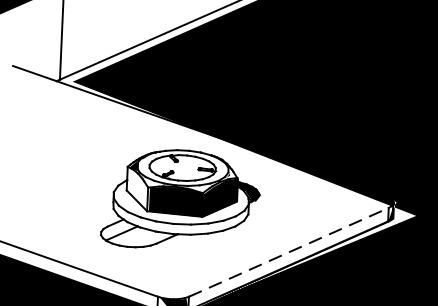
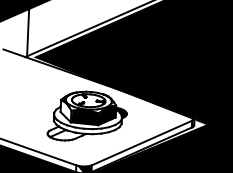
line: (289, 253) -> (142, 143), dashed -> solid

